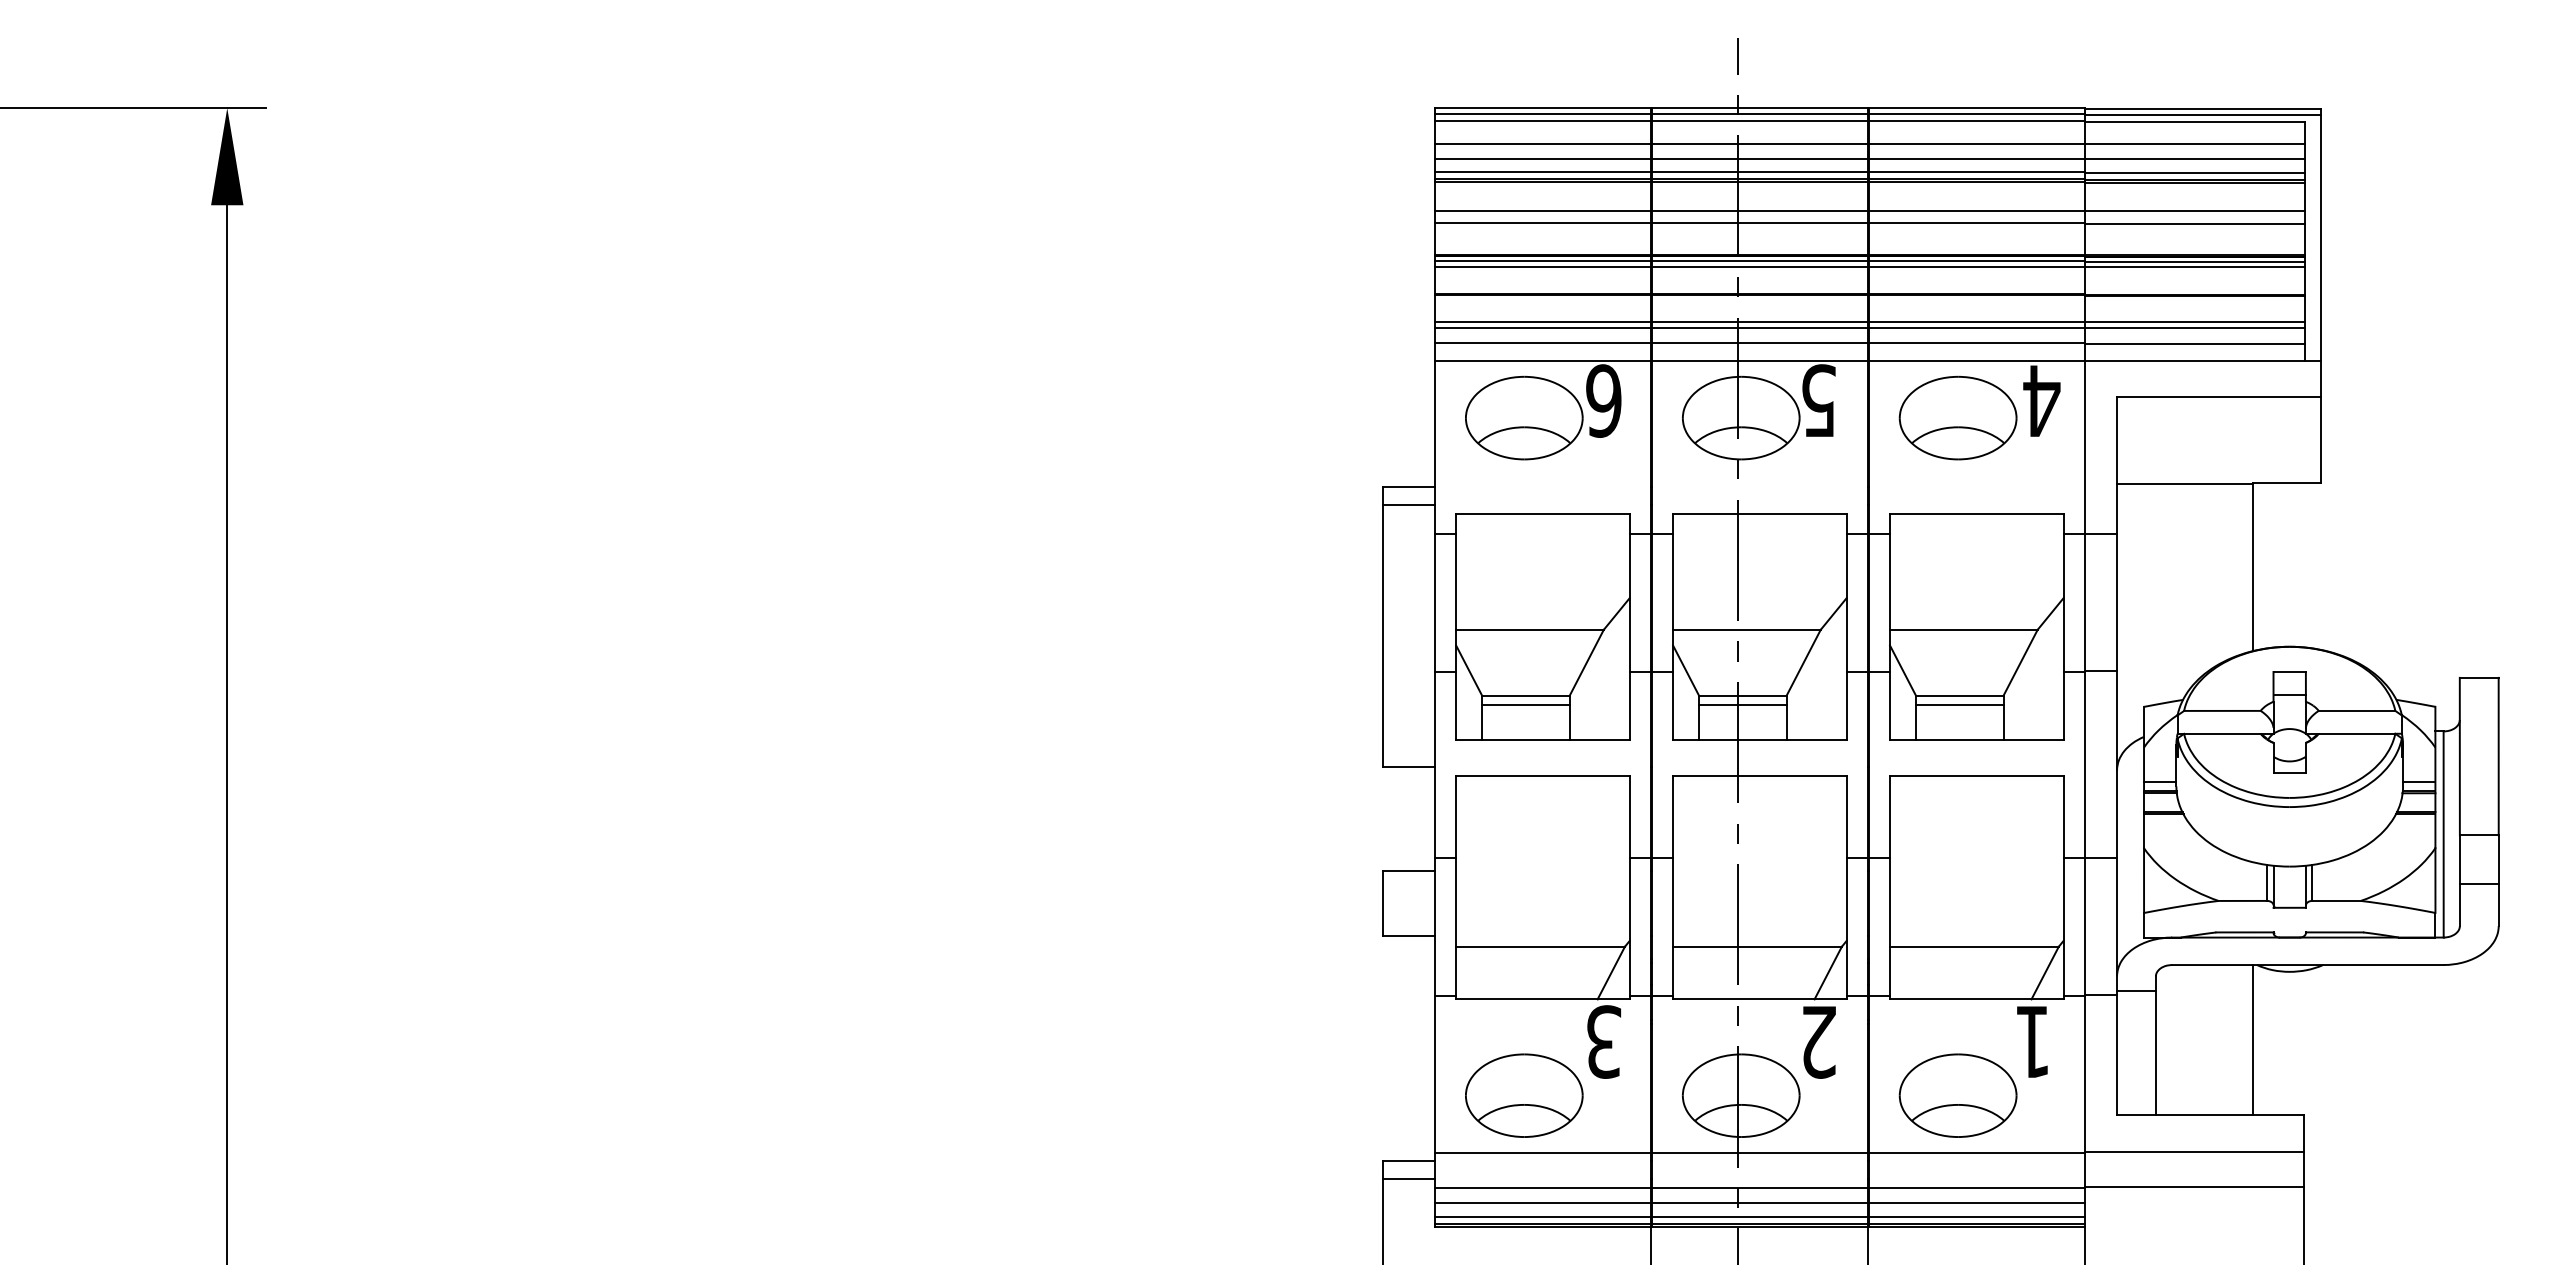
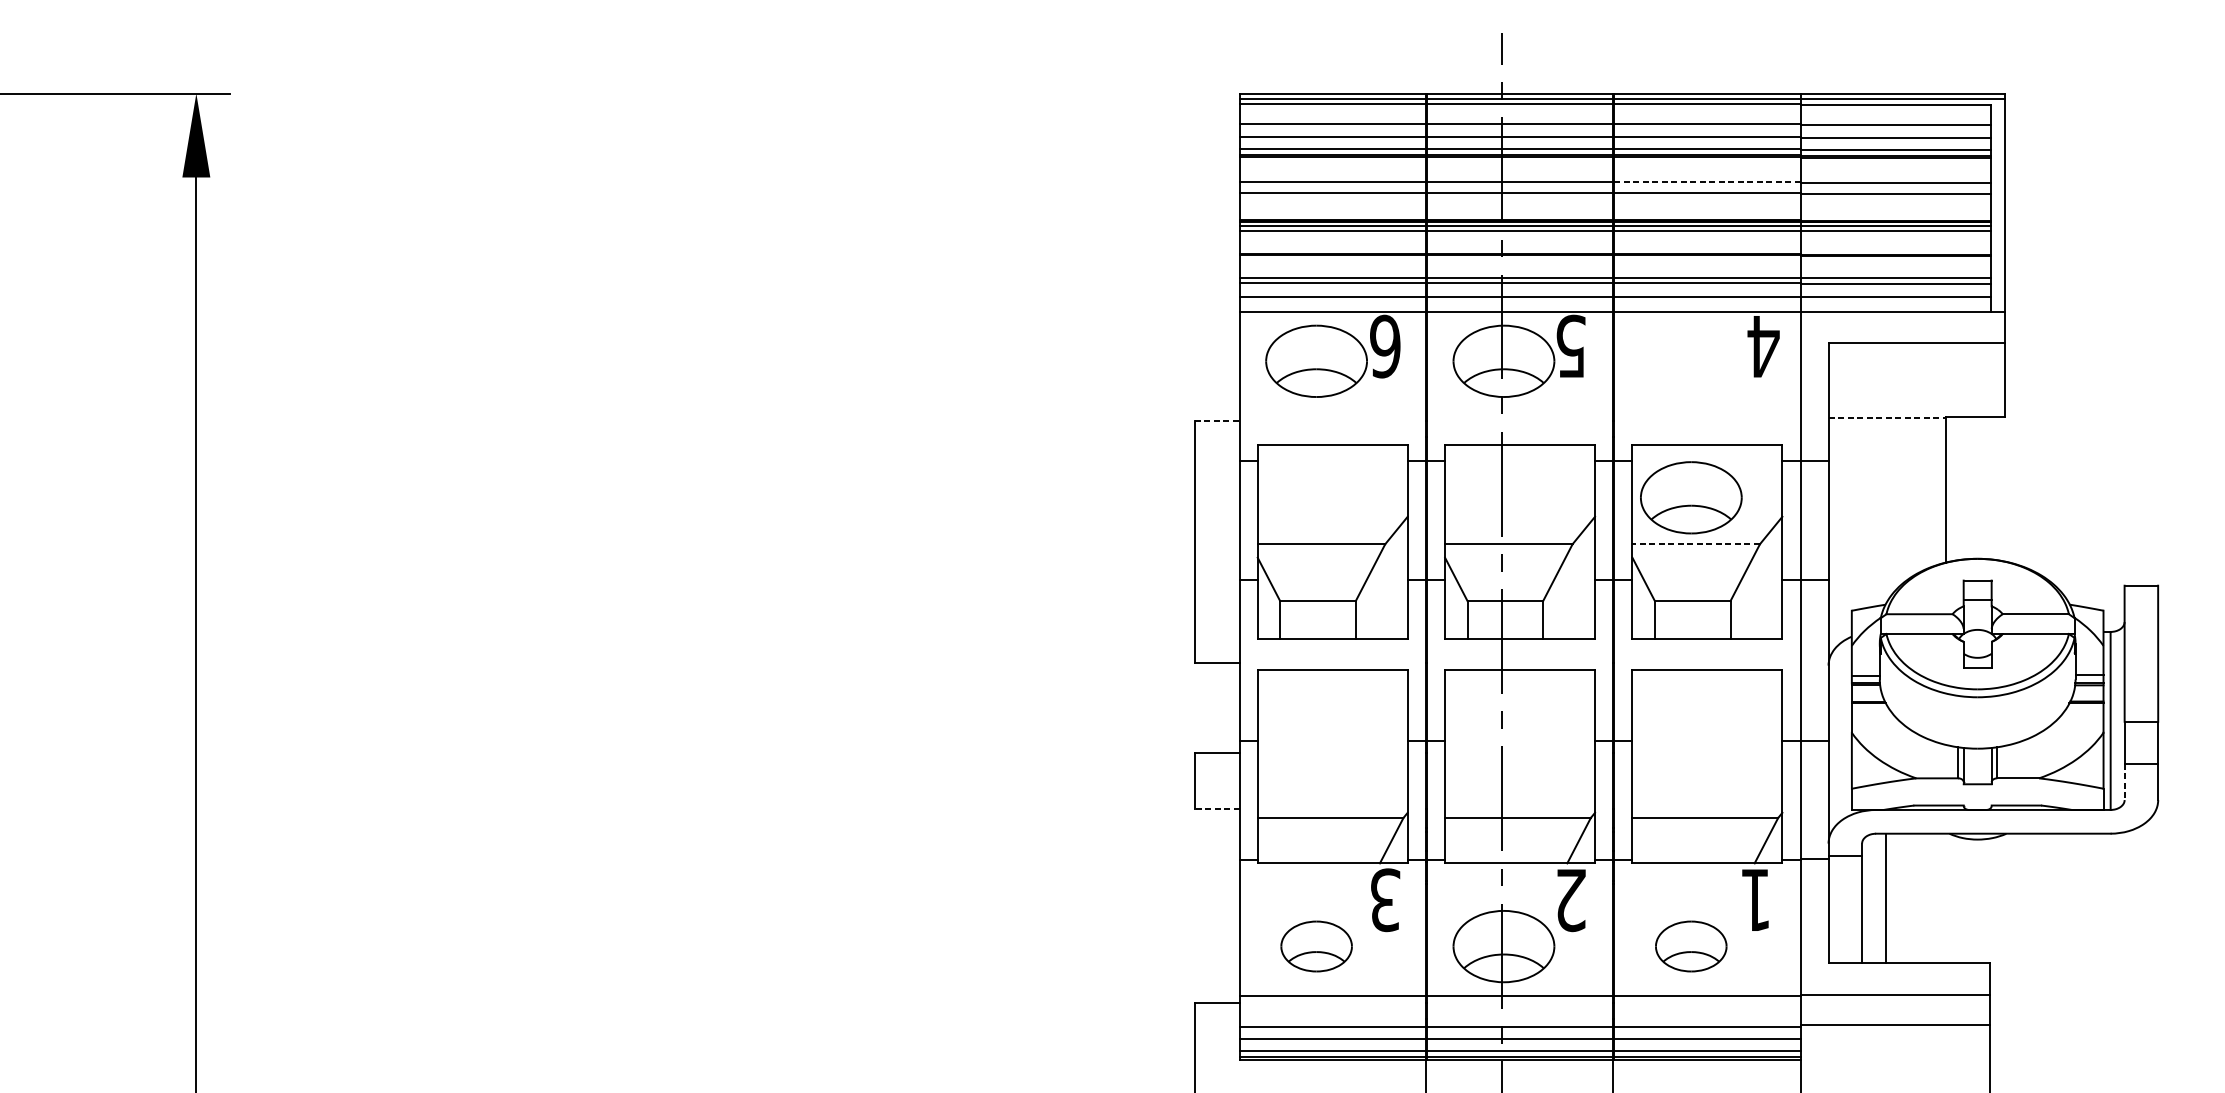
line: (1976, 210) -> (1707, 182), solid -> dashed
part: (1957, 417) -> (1690, 497), moved
line: (2185, 483) -> (1887, 417), solid -> dashed
line: (1409, 486) -> (1217, 420), solid -> dashed
line: (1409, 505) -> (1217, 436), removed
line: (1963, 629) -> (1695, 543), solid -> dashed
line: (1525, 704) -> (1317, 608), removed
line: (1742, 704) -> (1505, 608), removed
line: (1959, 704) -> (1692, 608), removed
line: (2459, 905) -> (2124, 782), solid -> dashed
line: (1409, 936) -> (1217, 809), solid -> dashed
line: (2253, 1039) -> (1886, 898), moved
part: (1524, 1095) -> (1316, 946), size x0.7
part: (1957, 1095) -> (1690, 946), size x0.7
line: (1409, 1179) -> (1217, 1018), removed

